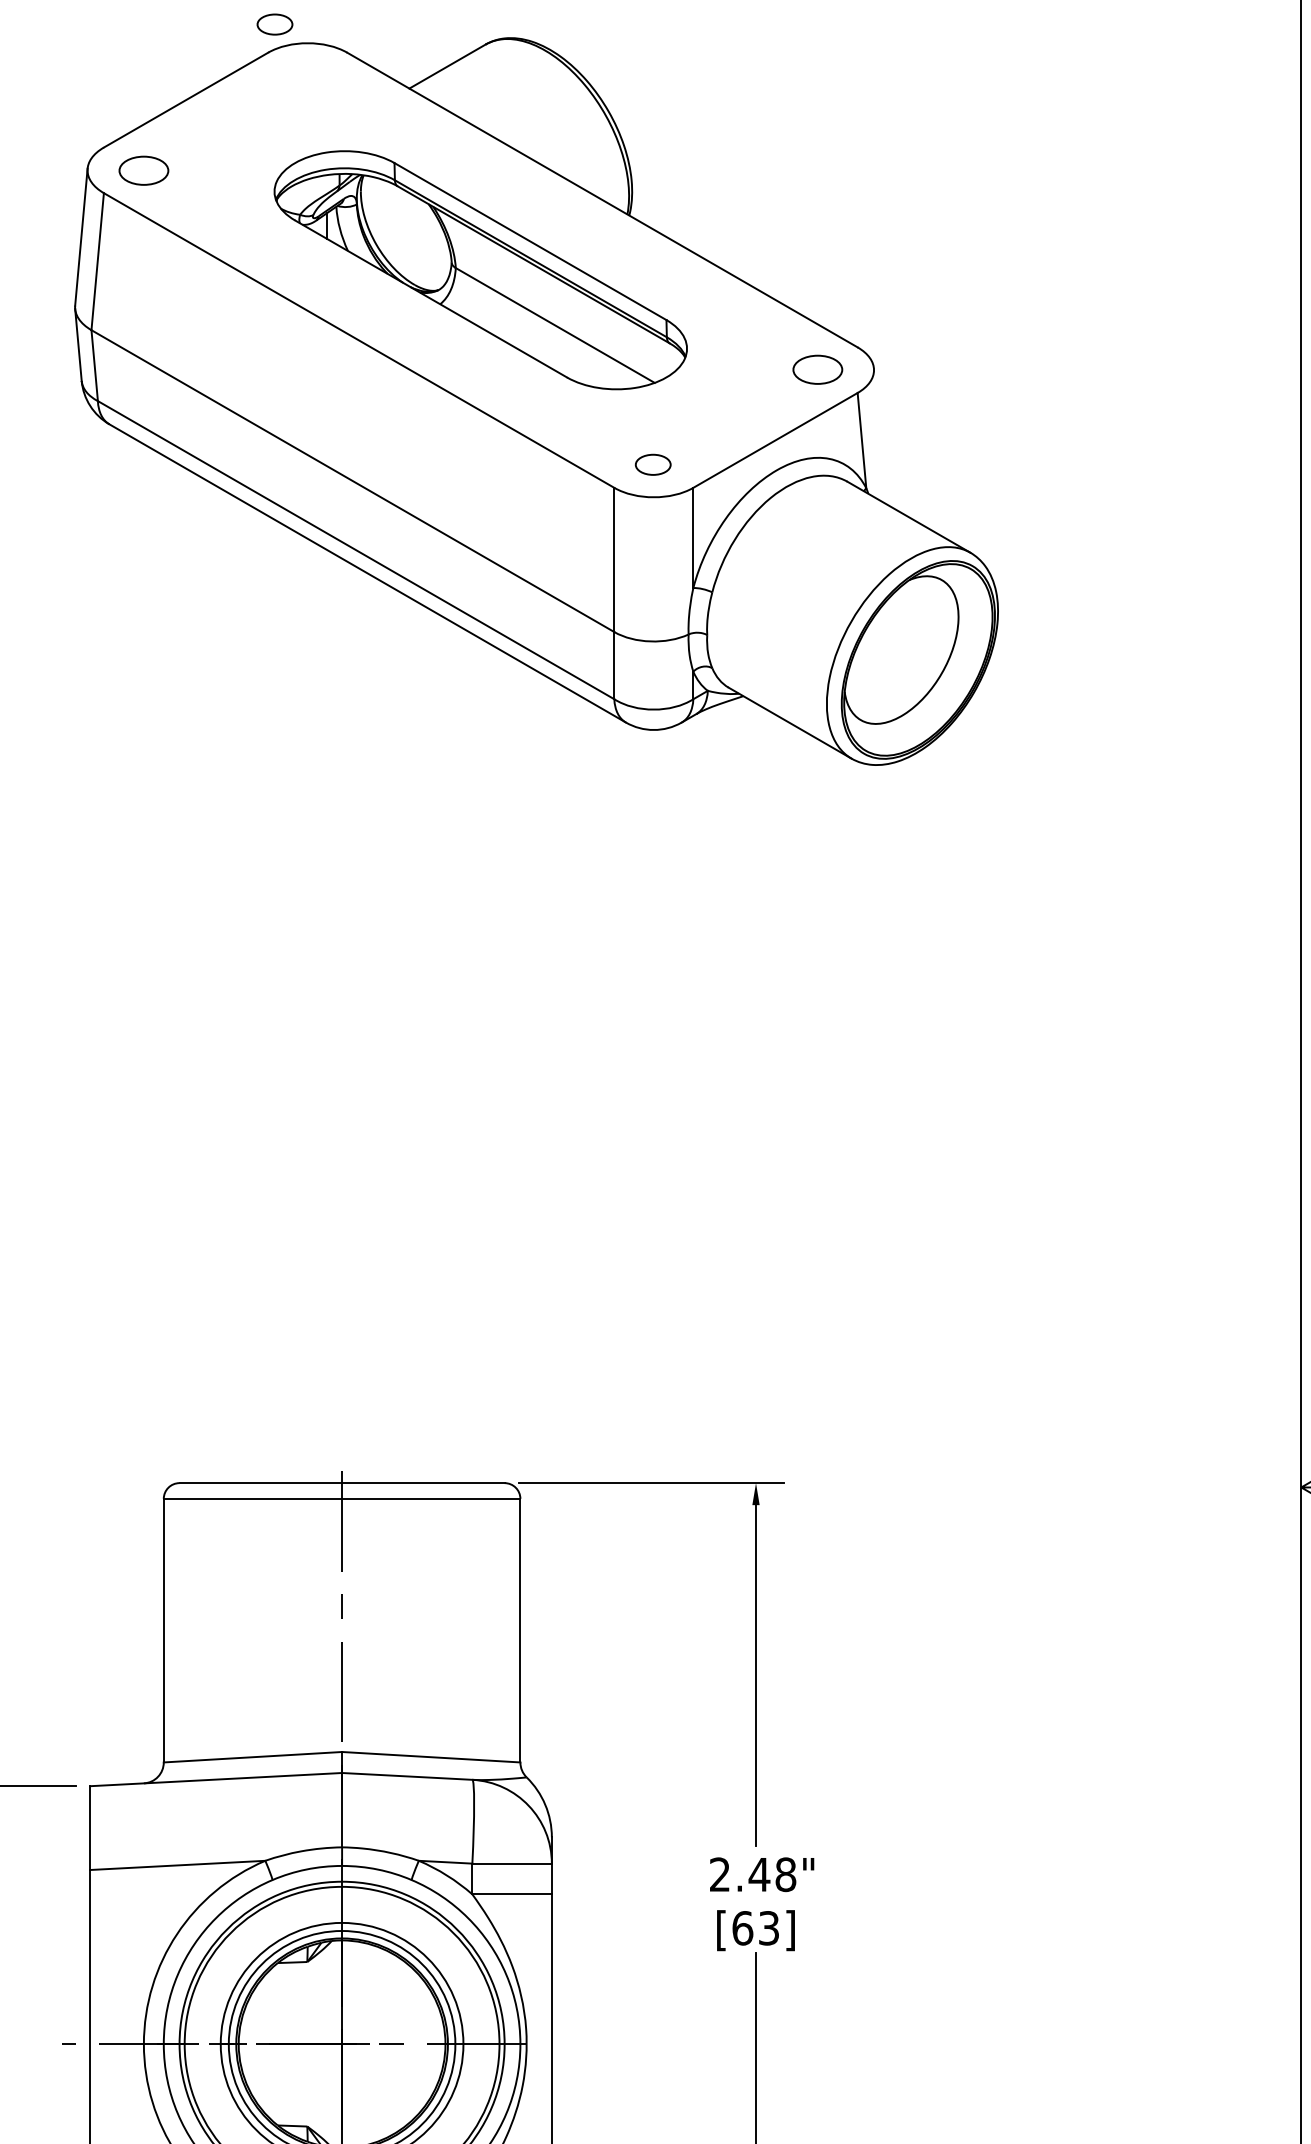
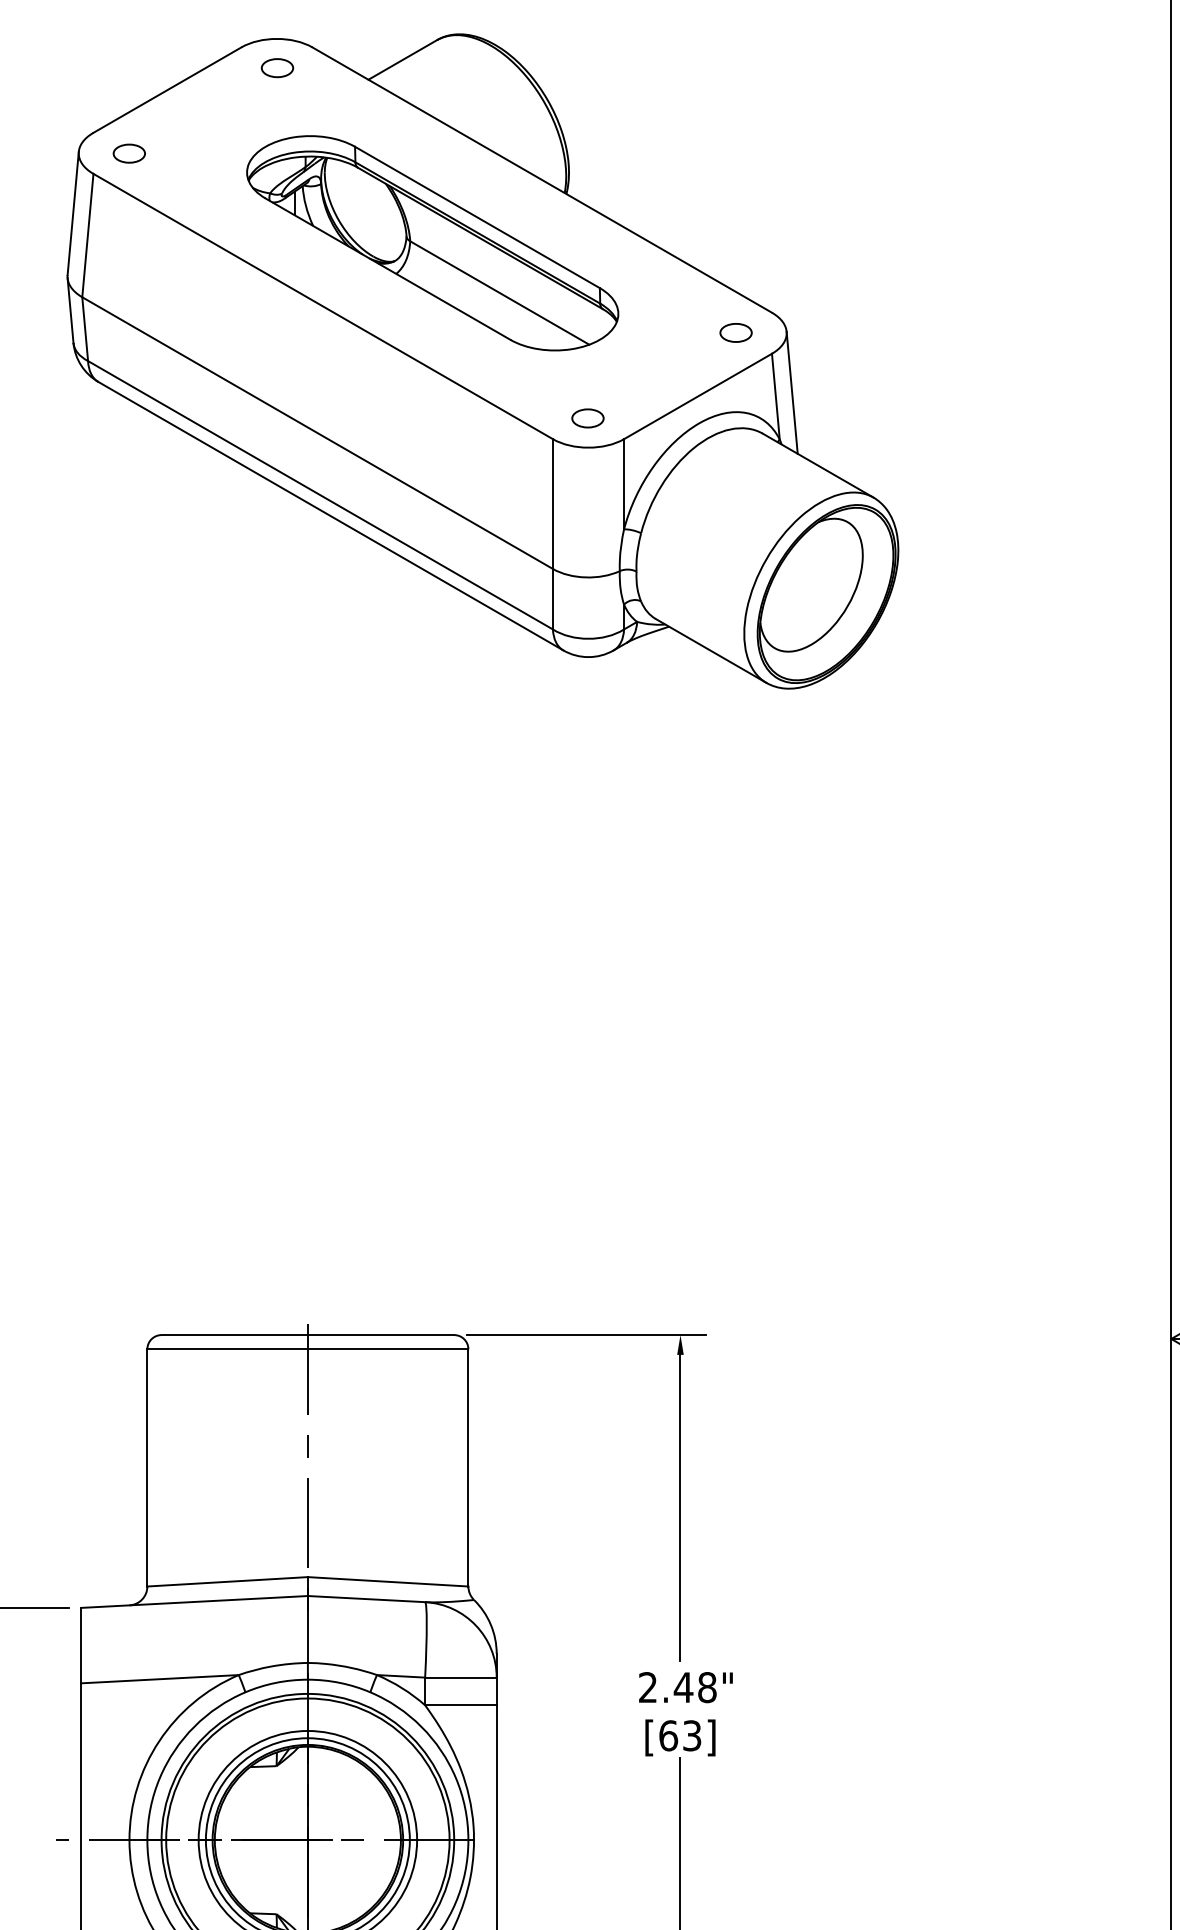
part: (275, 24) -> (277, 68), moved
part: (142, 170) -> (128, 153), size x0.71
part: (817, 369) -> (735, 332), size x0.71
line: (879, 436) -> (791, 392), added

